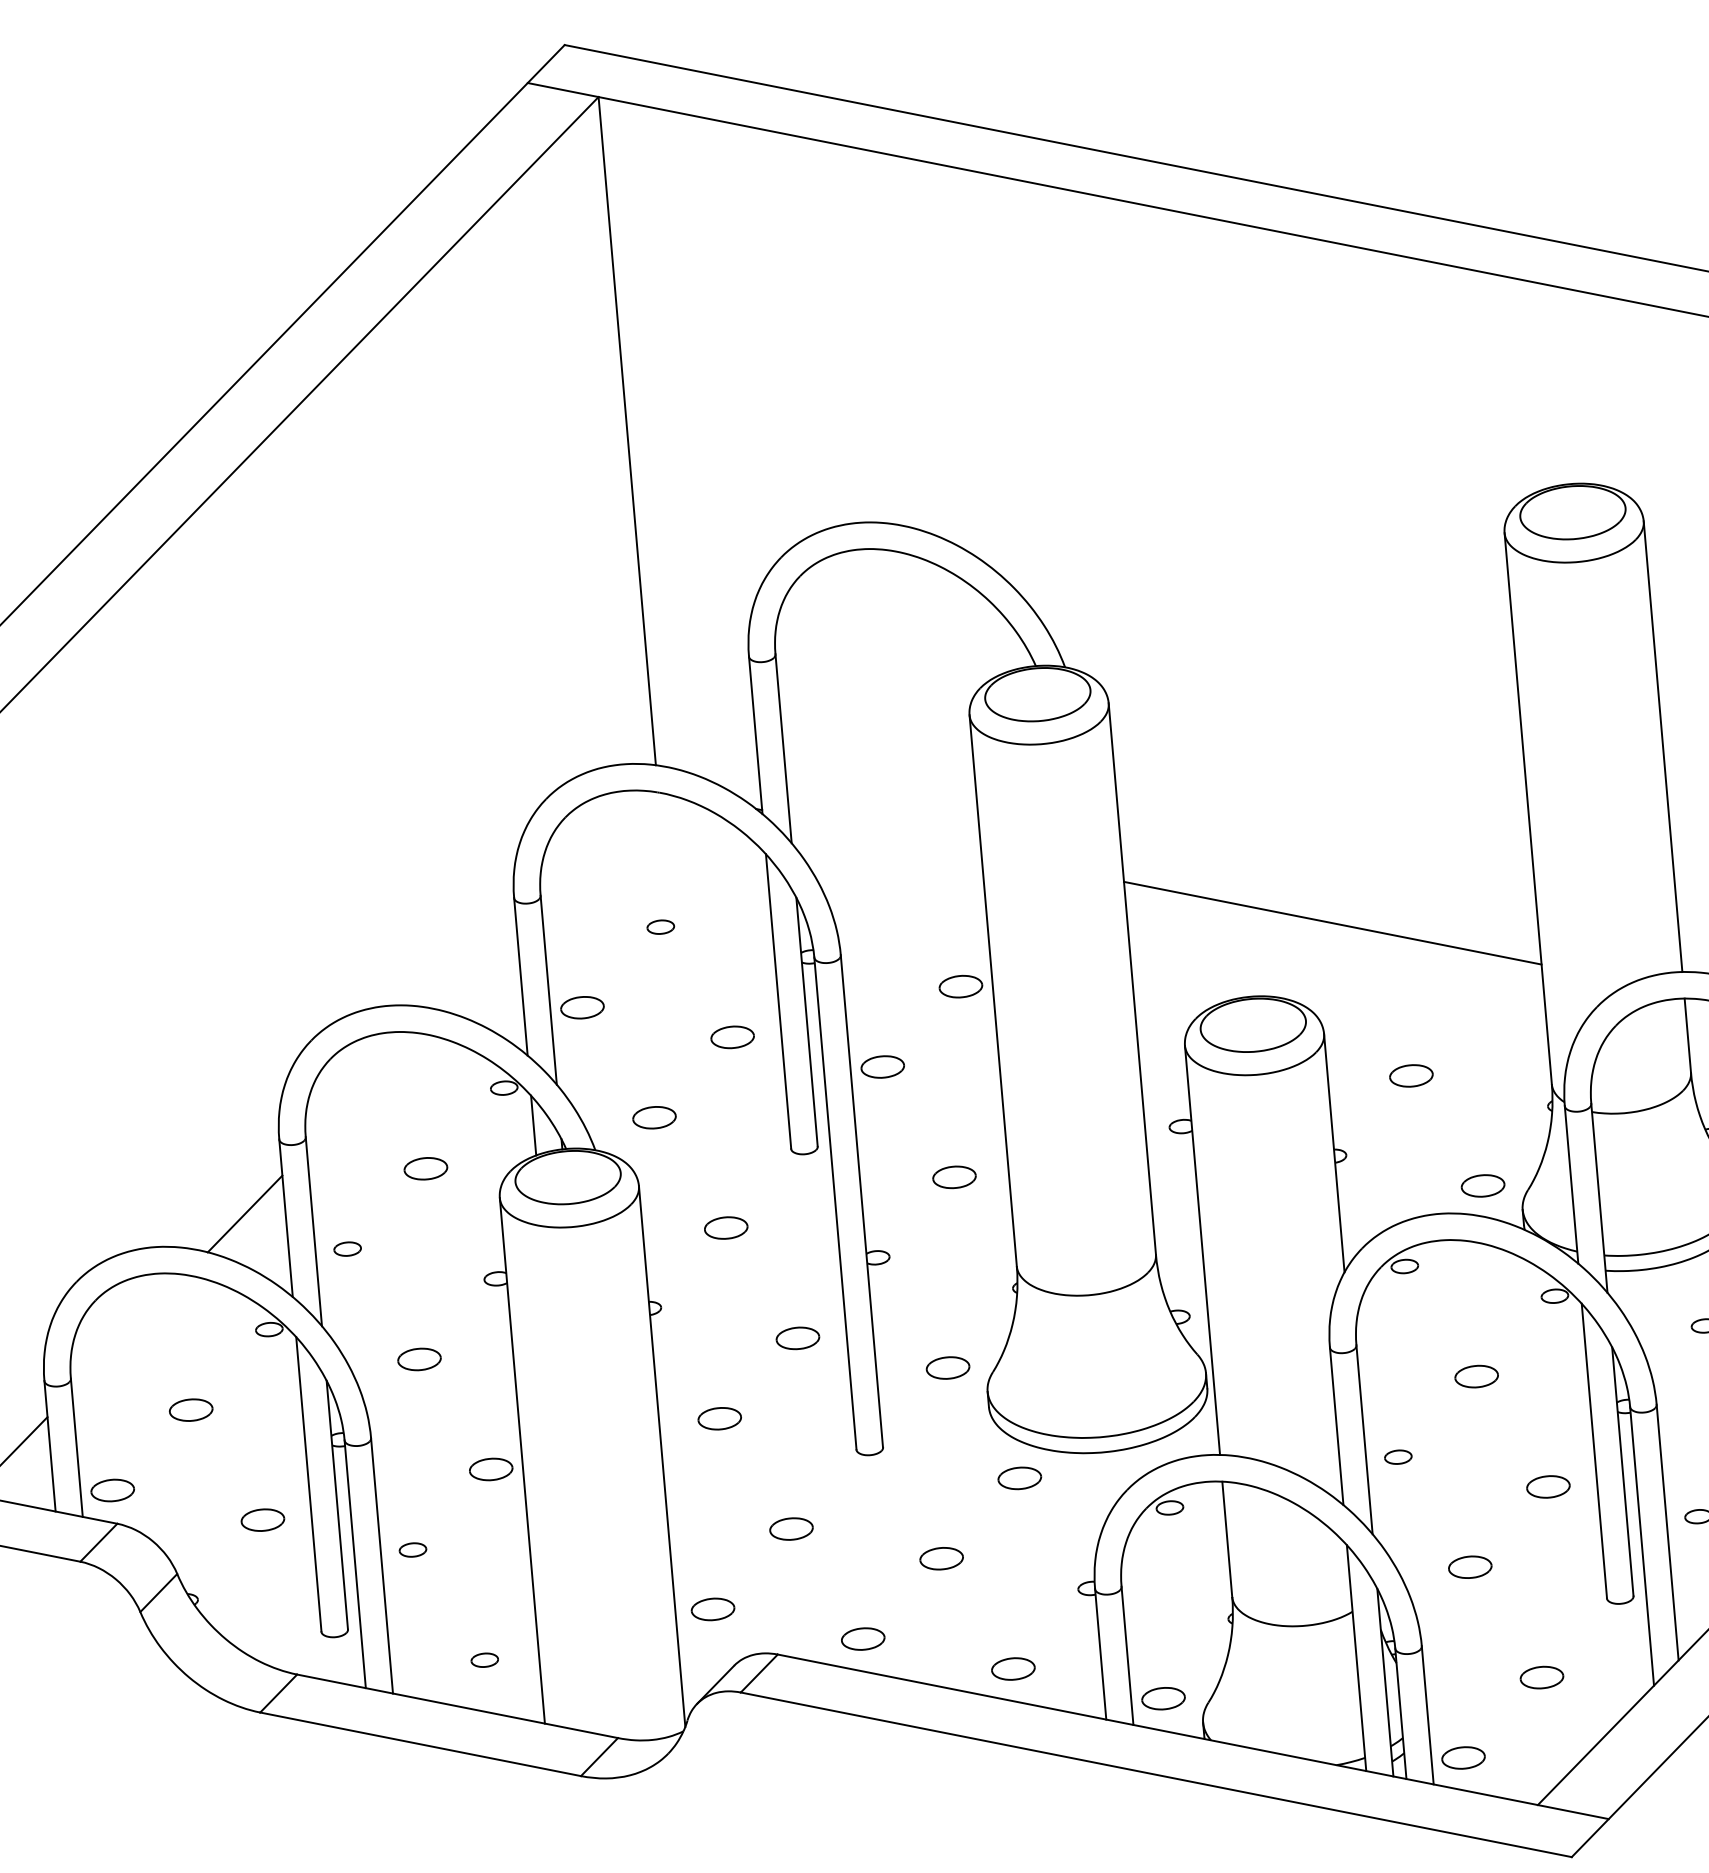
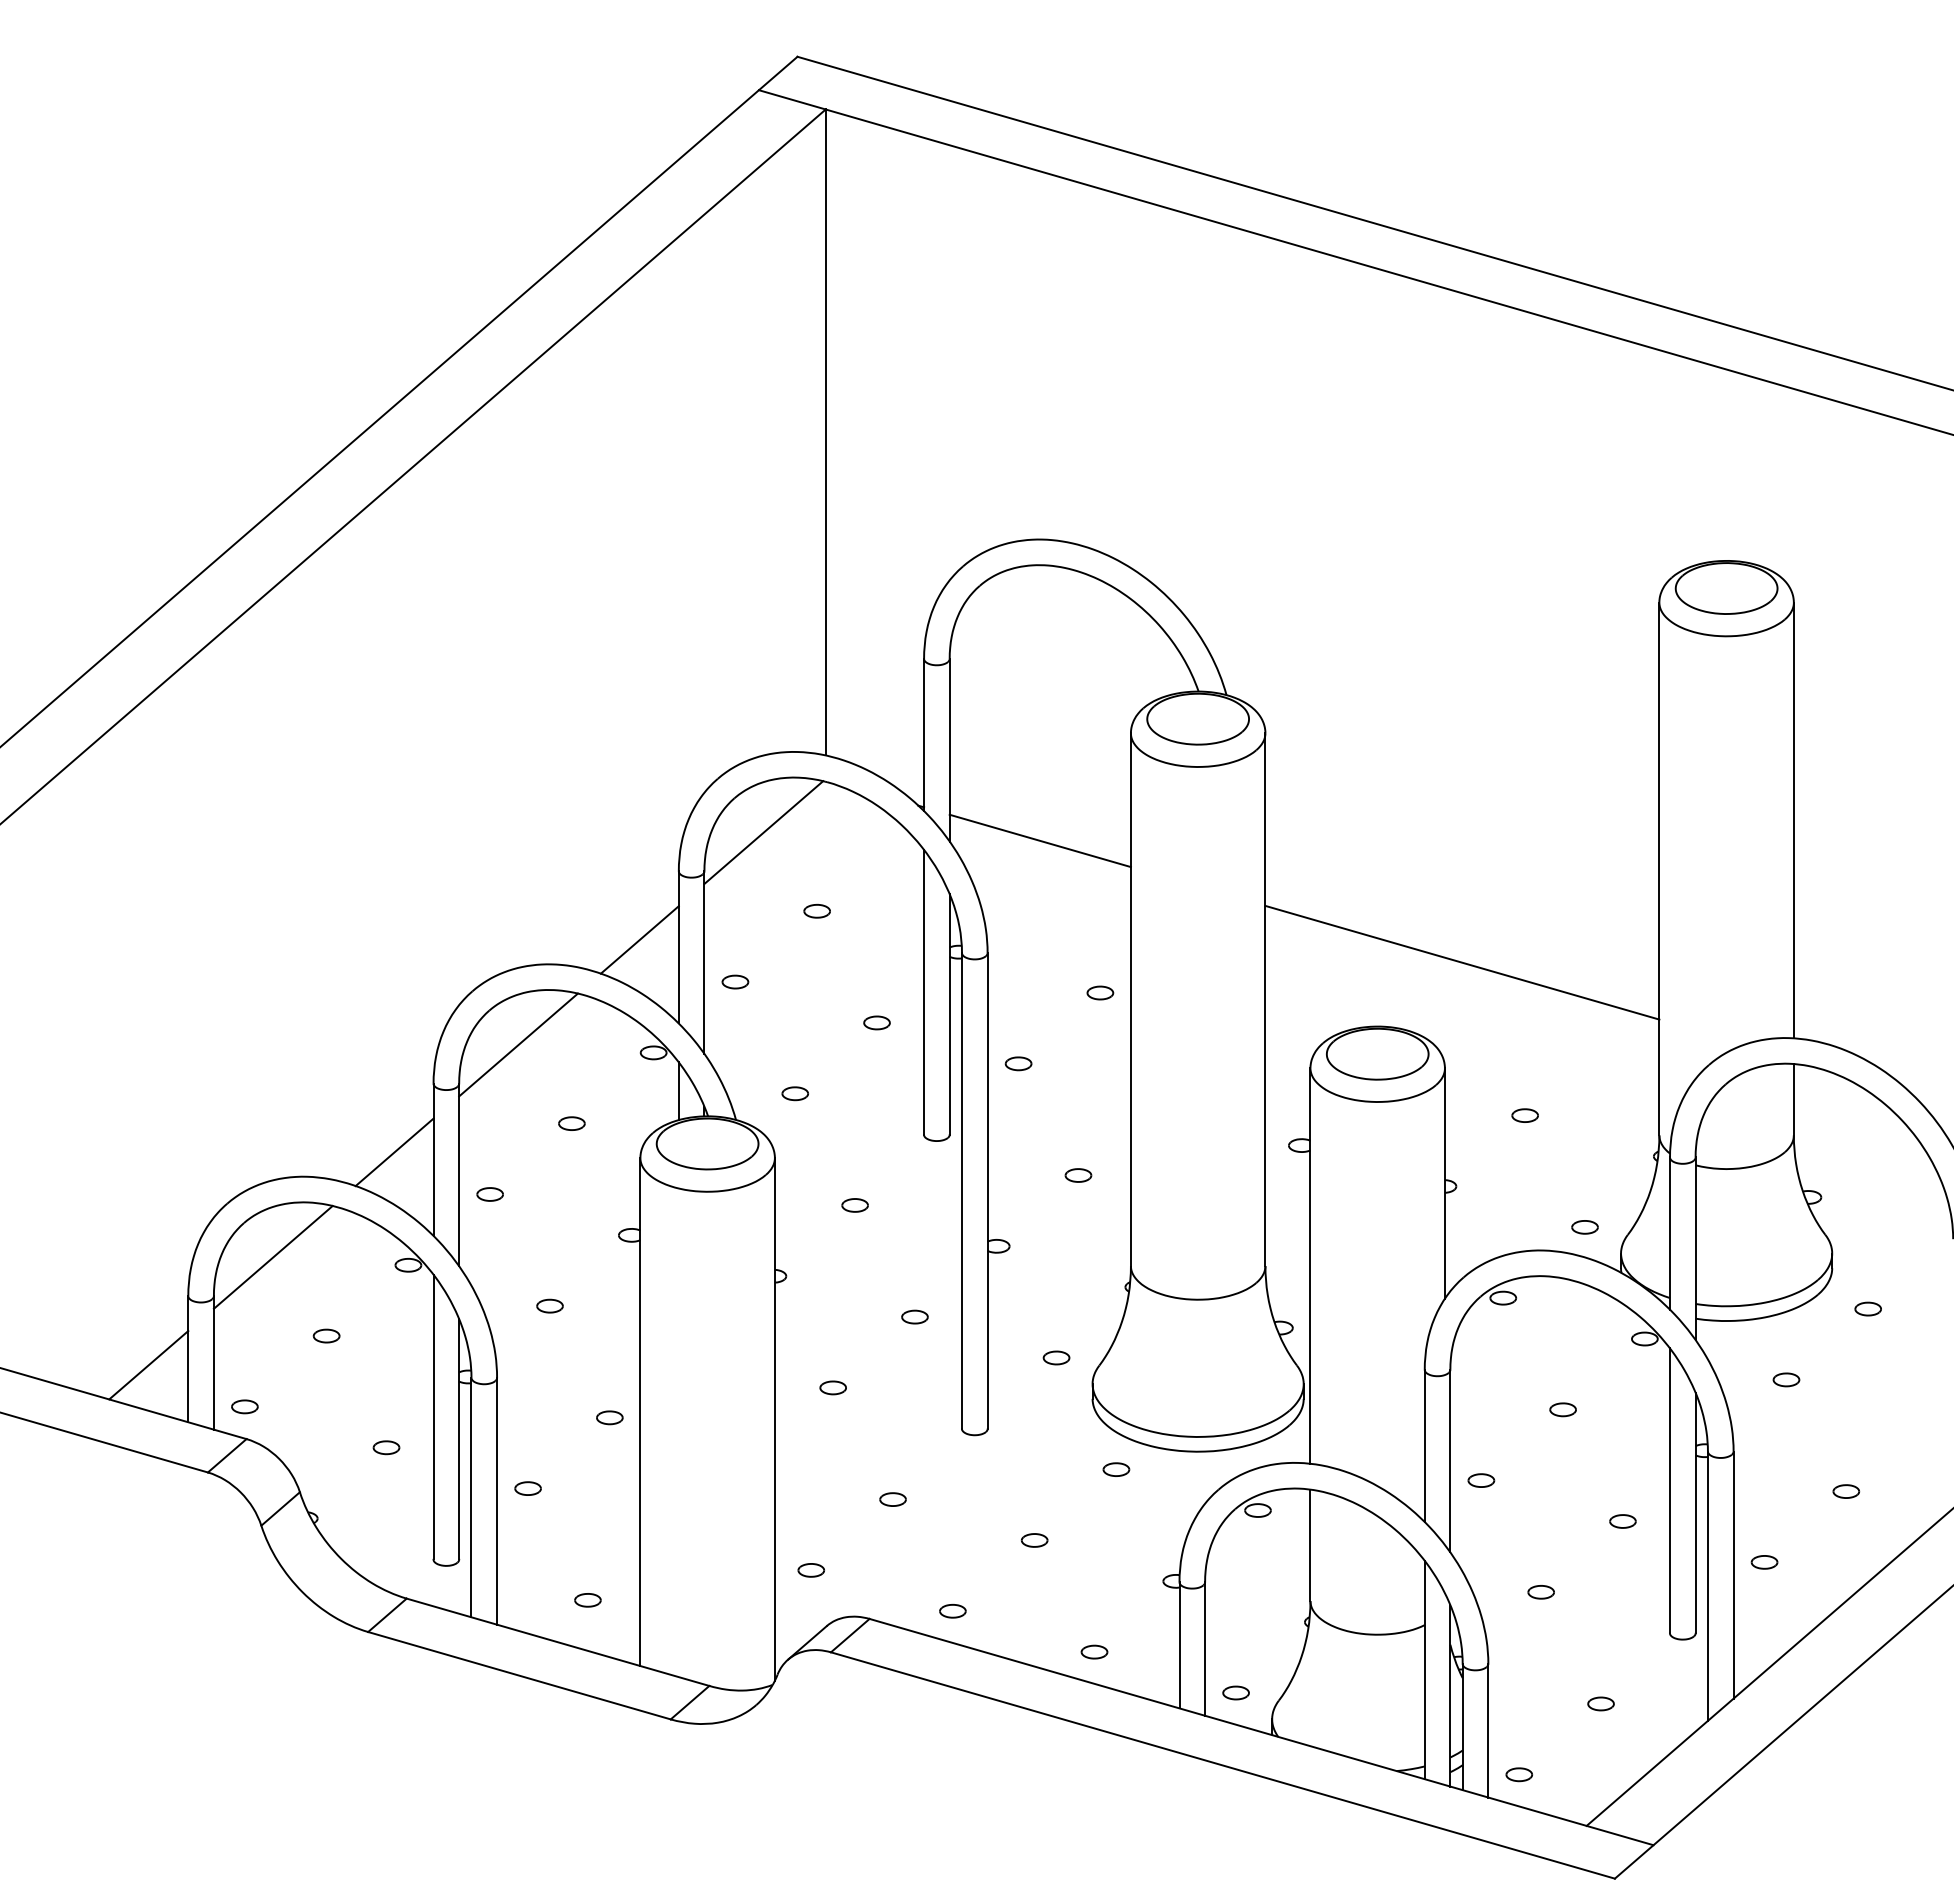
line: (884, 834) -> (1039, 840), added
line: (598, 850) -> (763, 832), added
line: (479, 972) -> (639, 939), added
part: (961, 986) -> (1100, 992), size x0.62
part: (582, 1007) -> (735, 981), size x0.62
part: (732, 1036) -> (876, 1022), size x0.62
part: (882, 1066) -> (1018, 1063), size x0.62
part: (1410, 1075) -> (1524, 1115), size x0.62
line: (363, 1091) -> (518, 1044), added
part: (653, 1117) -> (794, 1093), size x0.62
part: (425, 1168) -> (571, 1123), size x0.62
part: (954, 1177) -> (1078, 1175), size x0.62
part: (1482, 1186) -> (1584, 1227), size x0.62
part: (725, 1228) -> (854, 1205), size x0.62
line: (128, 1333) -> (272, 1257), added
part: (797, 1337) -> (914, 1316), size x0.62
part: (418, 1358) -> (549, 1305), size x0.62
part: (947, 1367) -> (1056, 1357), size x0.62
part: (1475, 1376) -> (1562, 1409), size x0.62
part: (190, 1409) -> (326, 1335), size x0.62
part: (718, 1418) -> (832, 1387), size x0.62
part: (490, 1469) -> (609, 1417), size x0.62
part: (1019, 1478) -> (1116, 1469), size x0.62
part: (1547, 1486) -> (1622, 1521), size x0.62
part: (112, 1490) -> (244, 1406), size x0.62
part: (262, 1520) -> (386, 1447), size x0.62
part: (790, 1528) -> (892, 1499), size x0.62
part: (941, 1558) -> (1034, 1540), size x0.62
part: (1469, 1567) -> (1540, 1592), size x0.62
part: (713, 1609) -> (811, 1570), size x0.62
part: (862, 1639) -> (952, 1611), size x0.62
part: (1013, 1668) -> (1094, 1651), size x0.62
part: (1541, 1677) -> (1600, 1703), size x0.62
part: (1162, 1698) -> (1235, 1692), size x0.62
part: (1463, 1757) -> (1519, 1774), size x0.62

